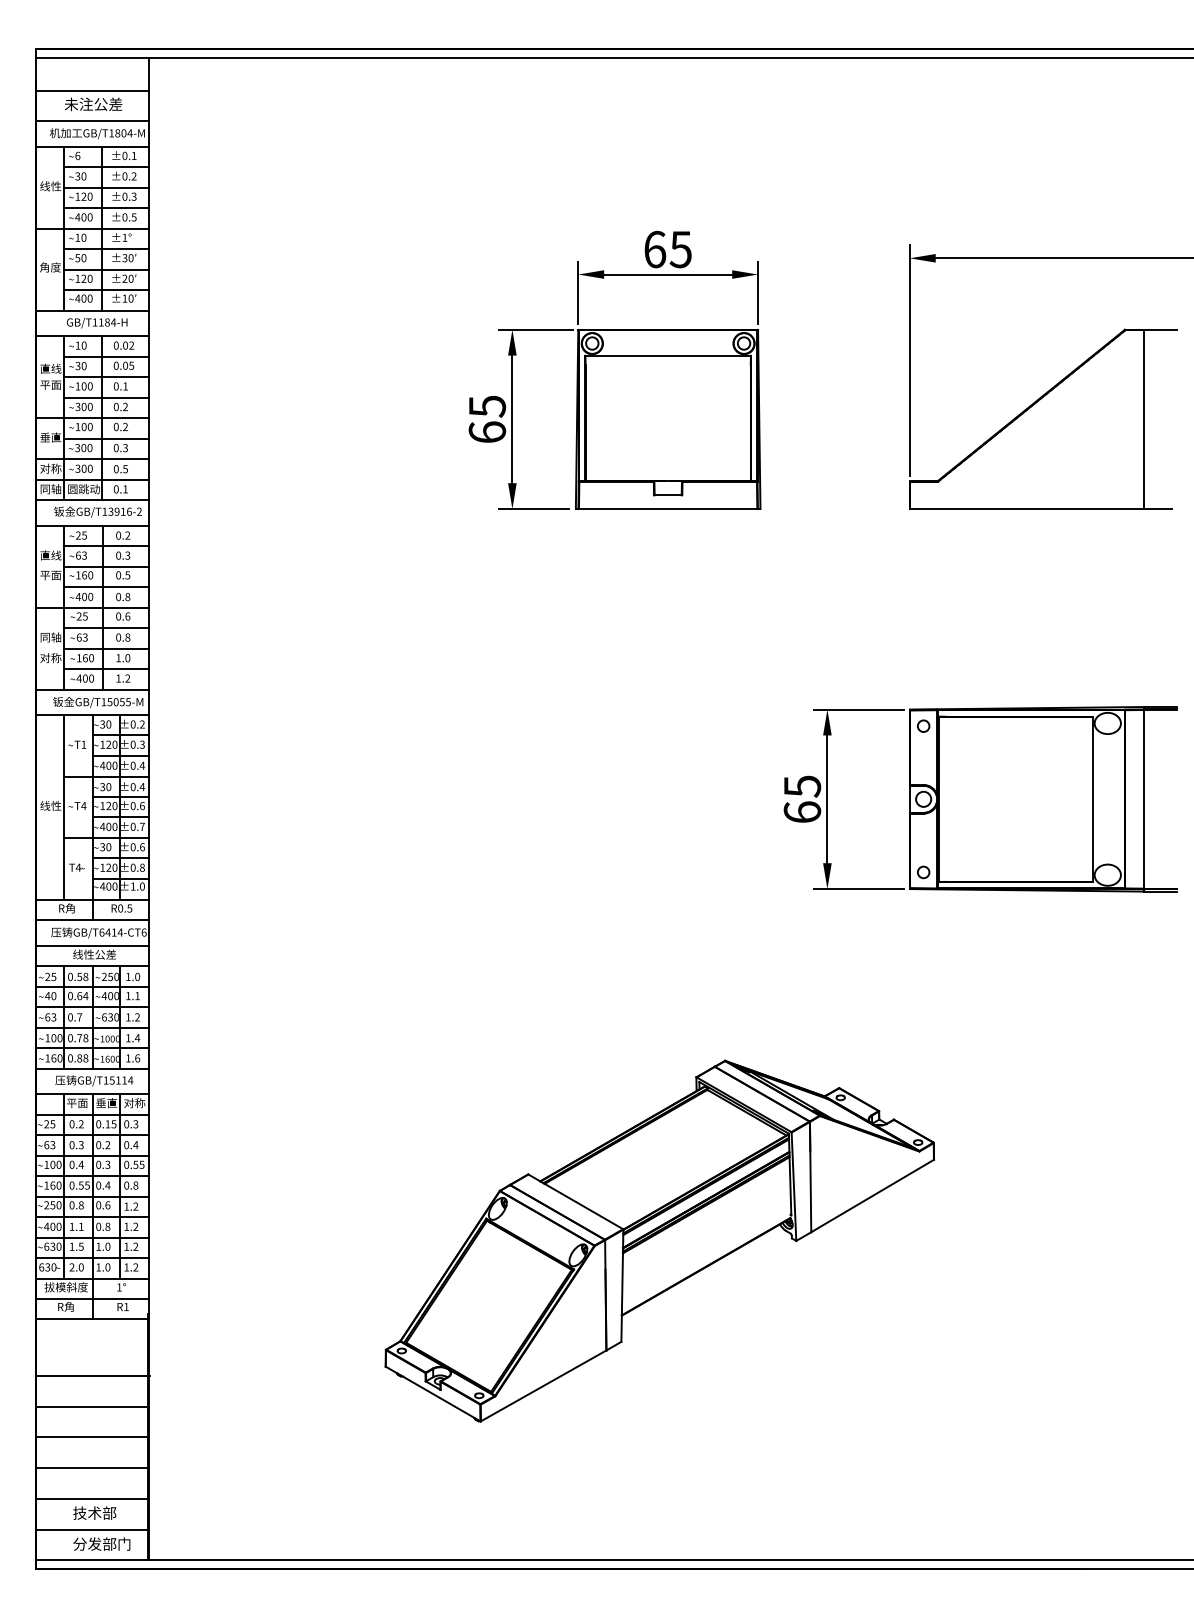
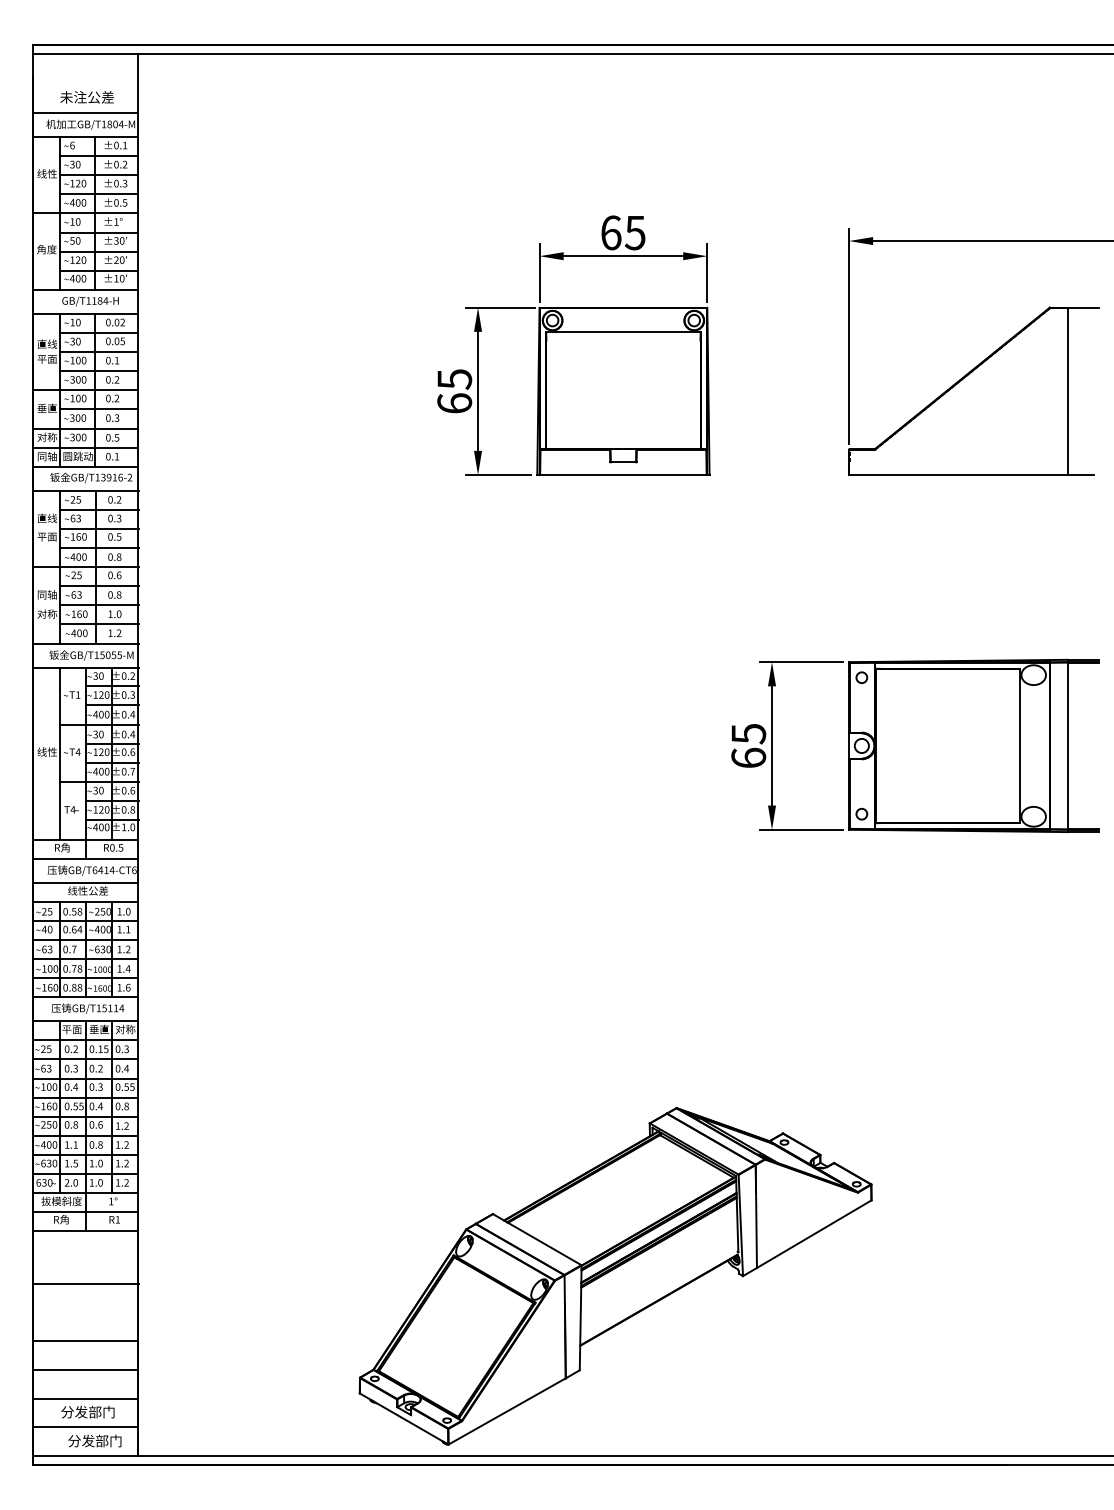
line: (91, 90) -> (85, 84), removed
part: (659, 1241) -> (615, 1276), moved
line: (91, 1406) -> (85, 1312), removed
text: (93, 1512) -> (87, 1411), 技术部 -> 分发部门

